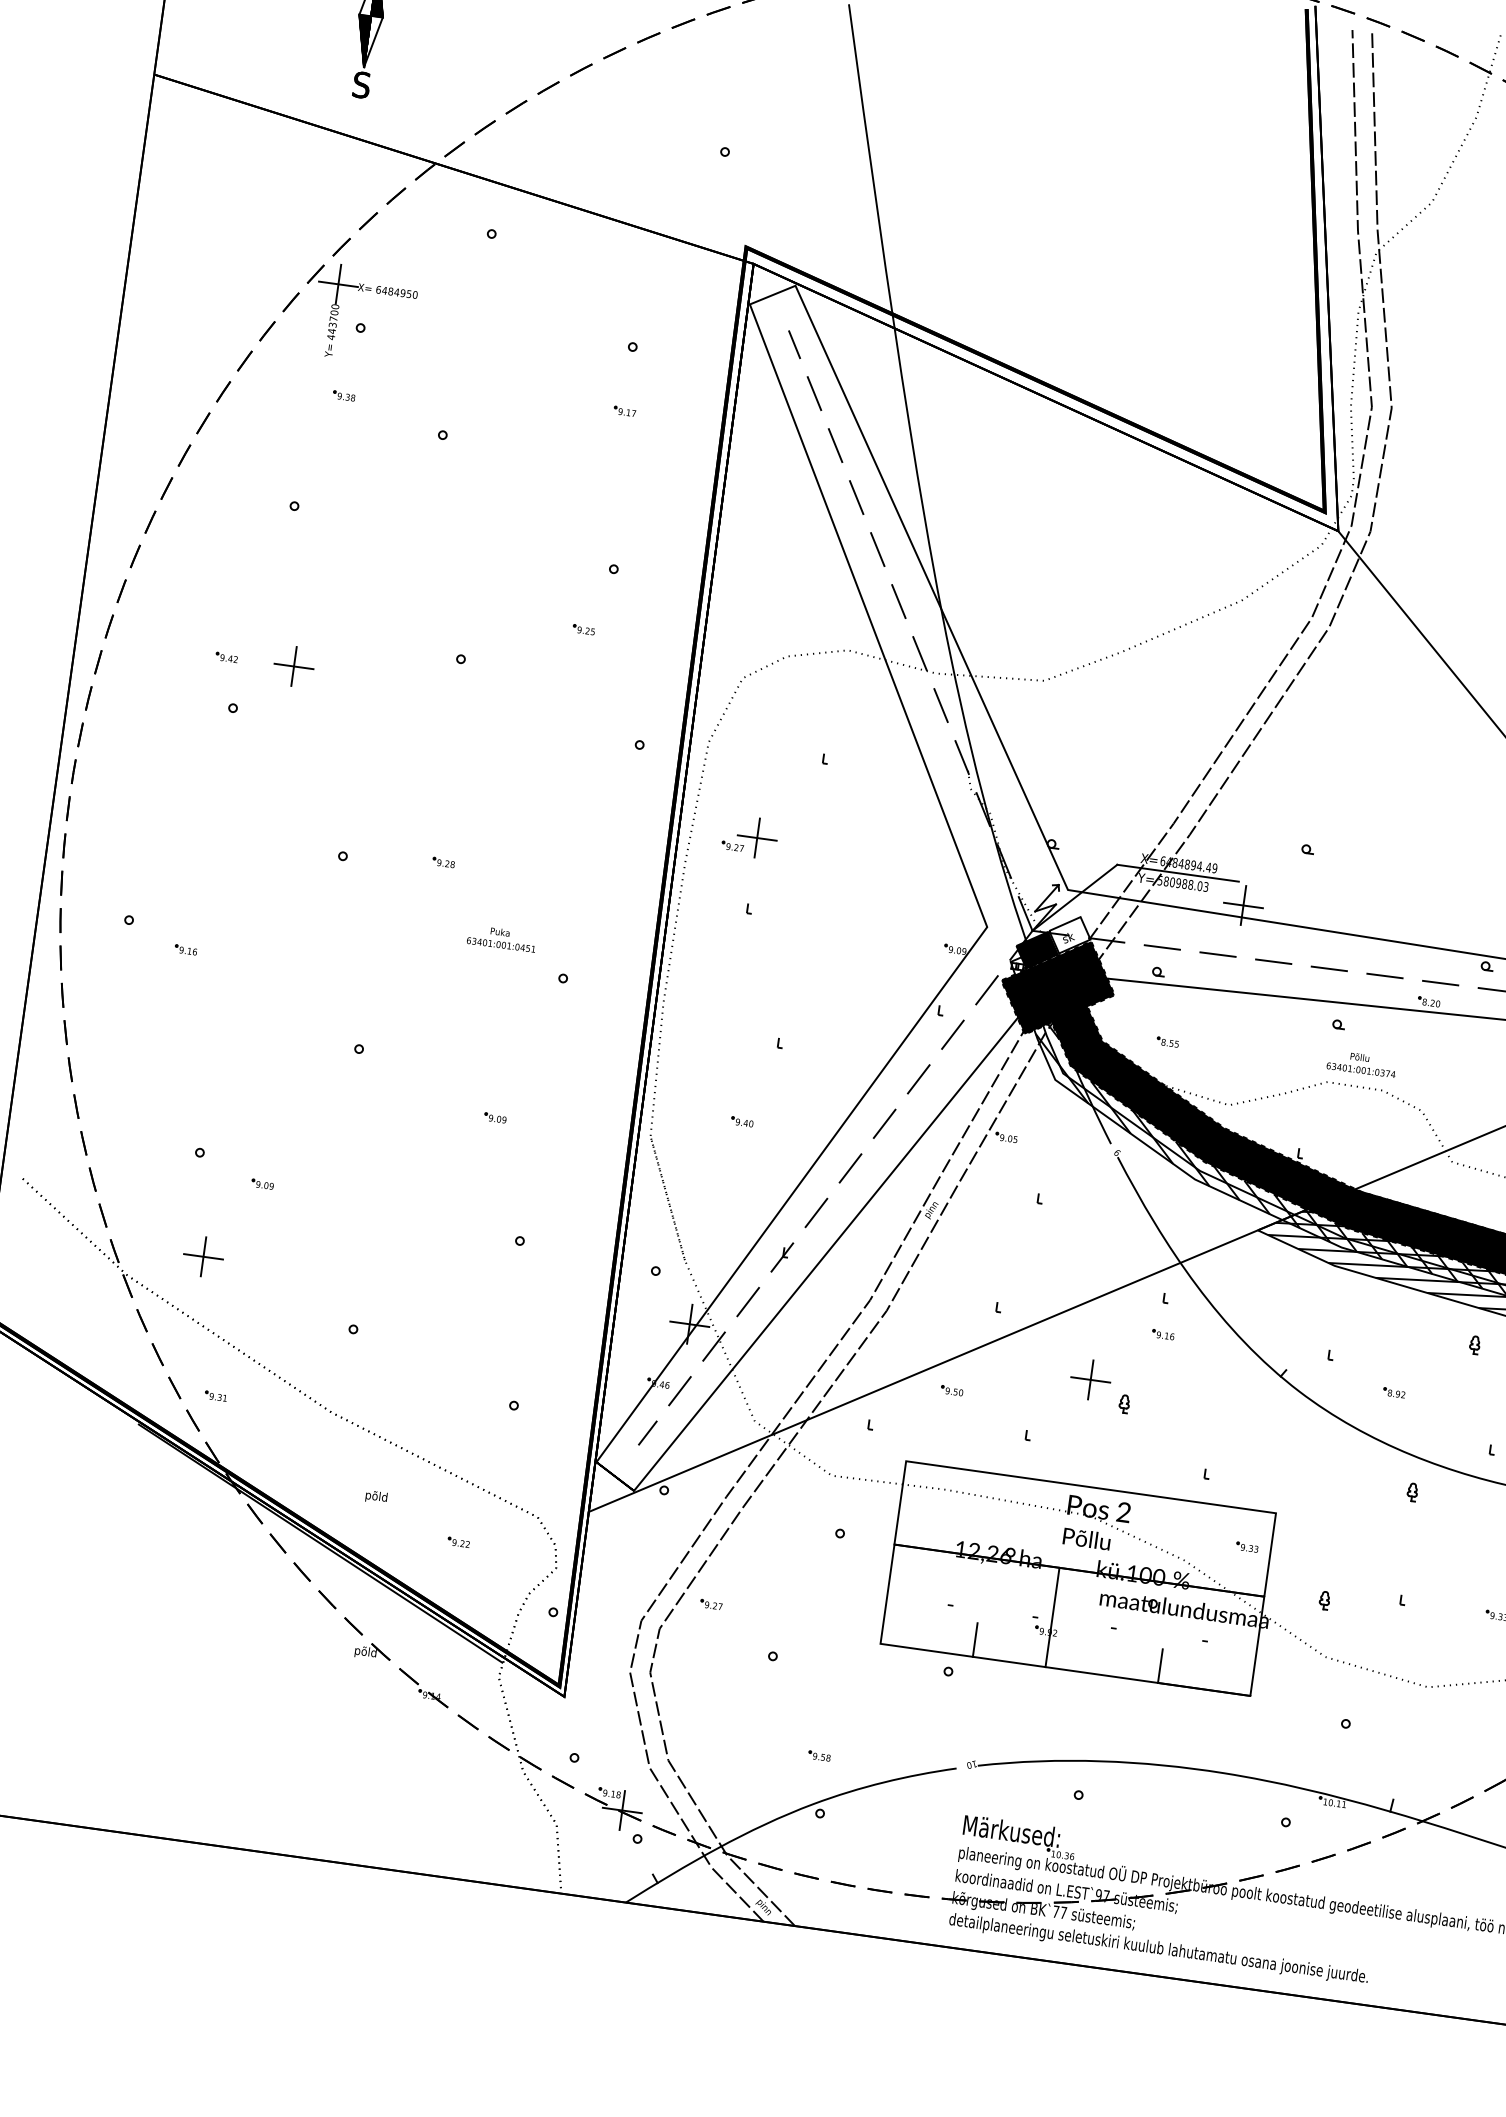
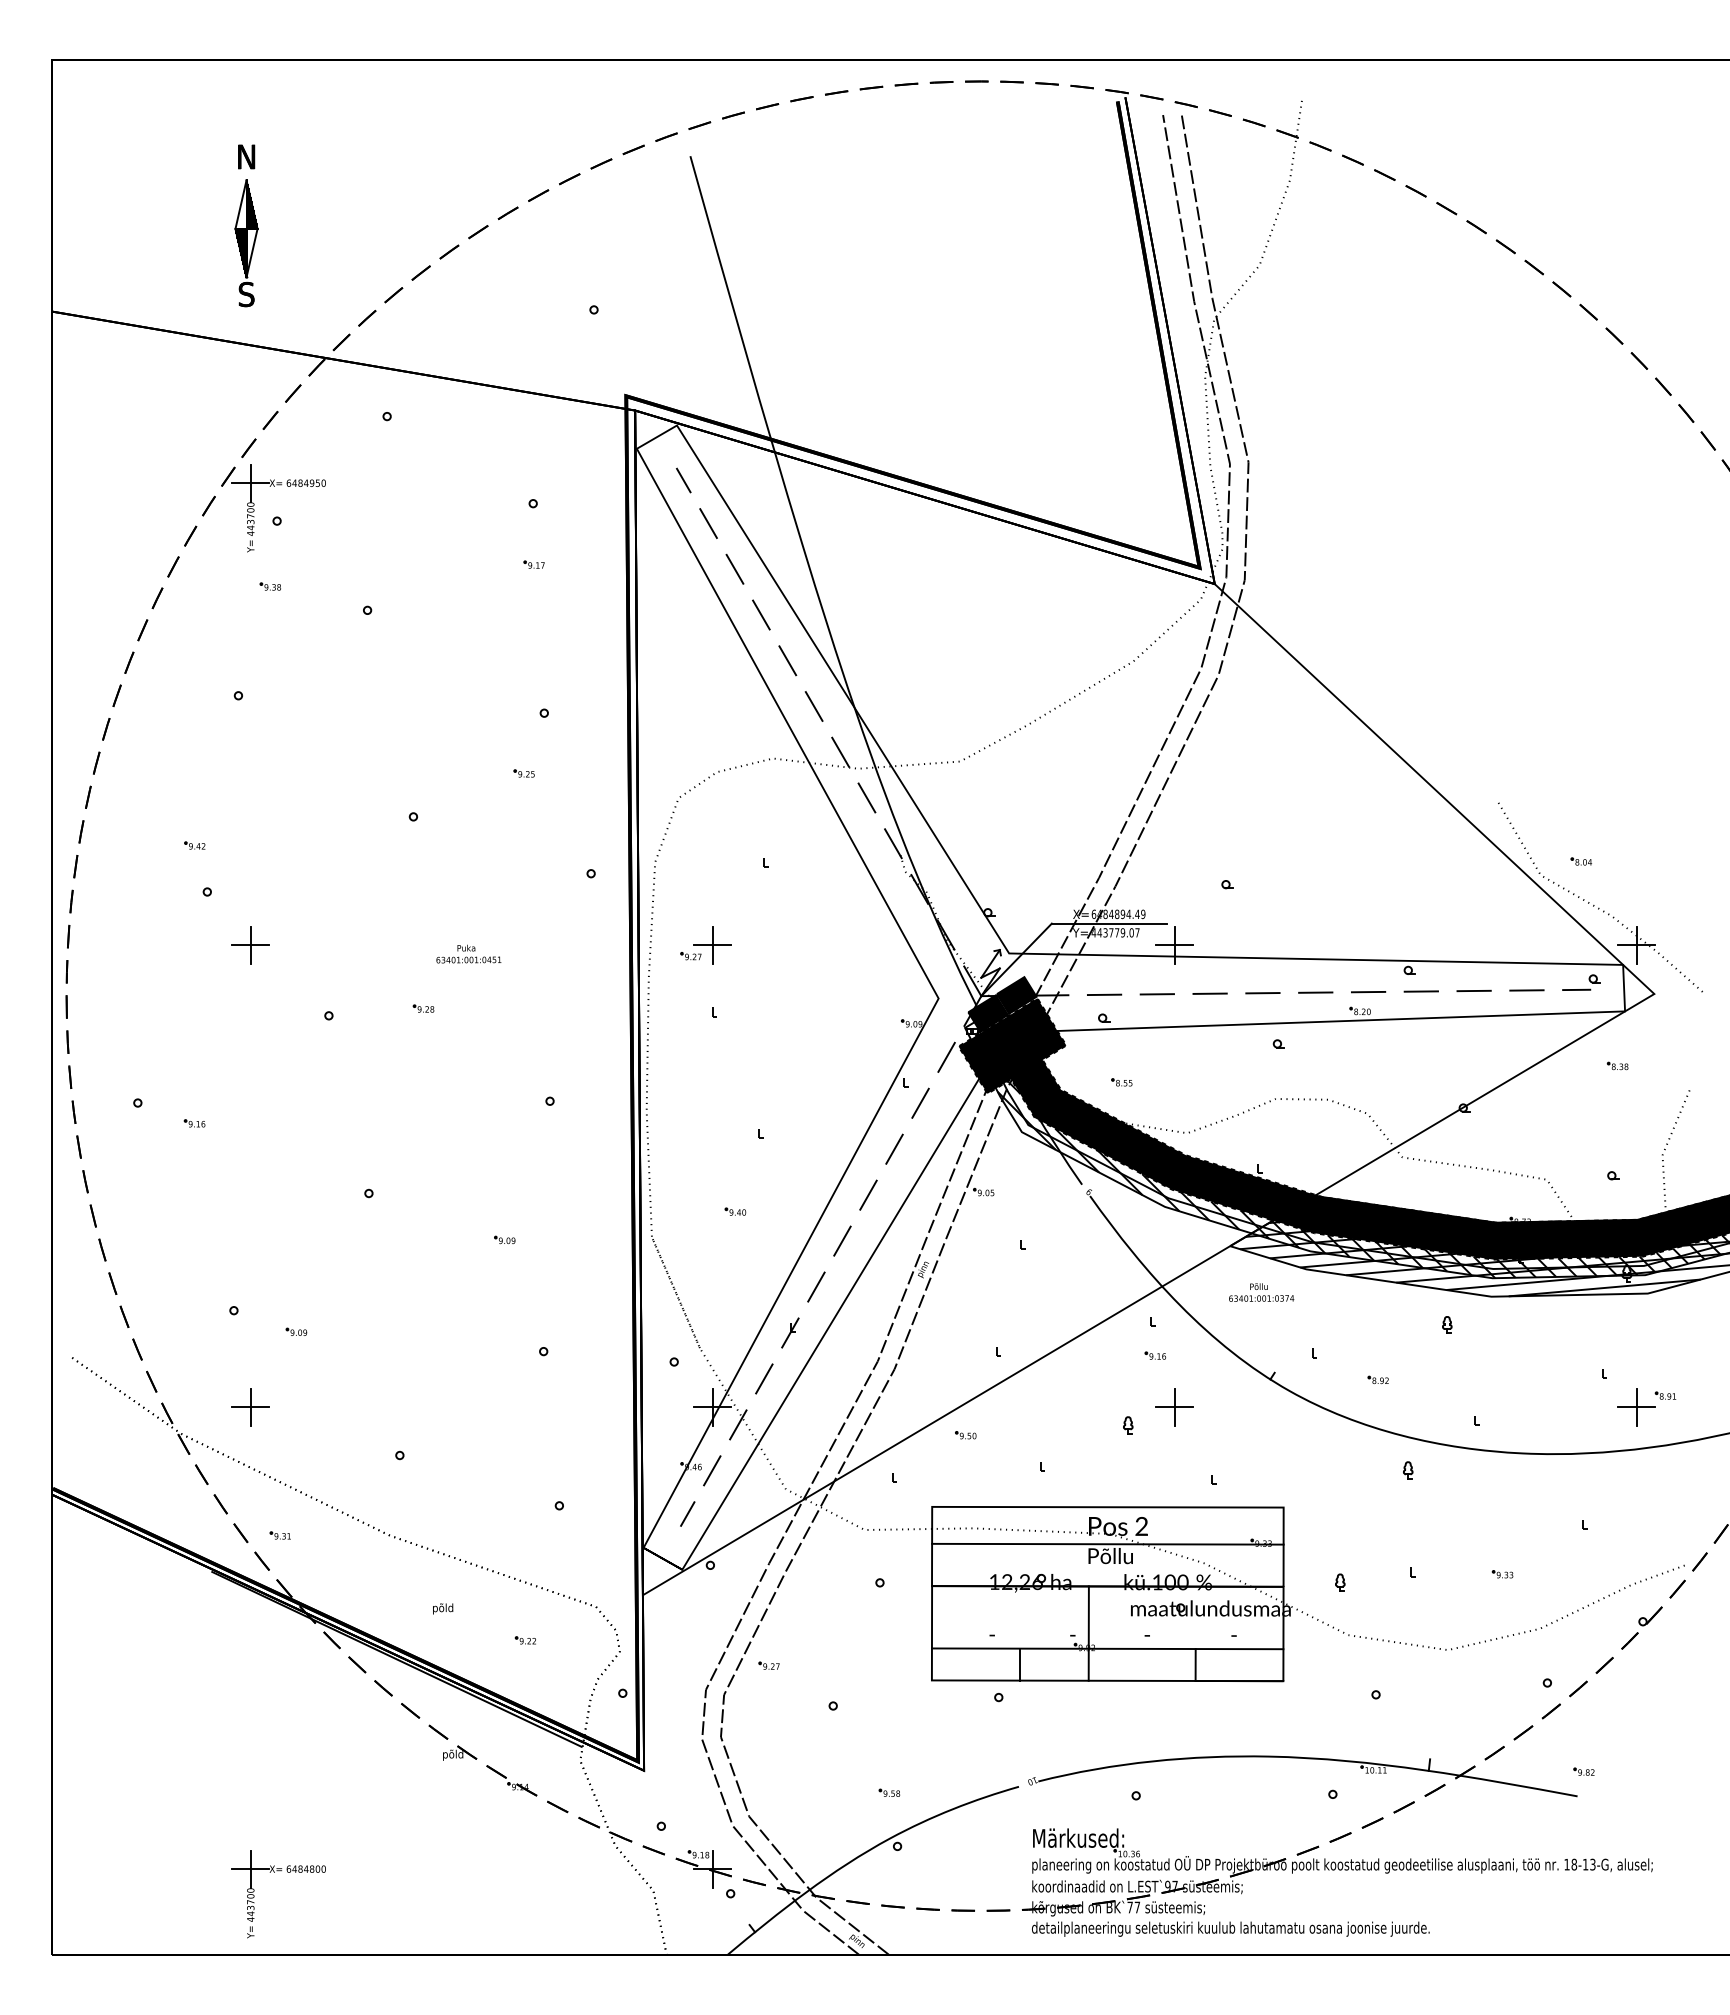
part: (293, 666) -> (250, 945), moved
text: (1183, 883) -> (1115, 932), 580988.03 -> 443779.07
fill: (1069, 935) -> (1016, 995), added
text: (501, 938) -> (468, 953), moved
text: (1361, 1063) -> (1261, 1292), moved
part: (1090, 1380) -> (1174, 1407), moved
line: (1085, 1525) -> (1107, 1543), added
line: (1070, 1635) -> (1107, 1648), added
part: (160, 1749) -> (274, 1872), added

